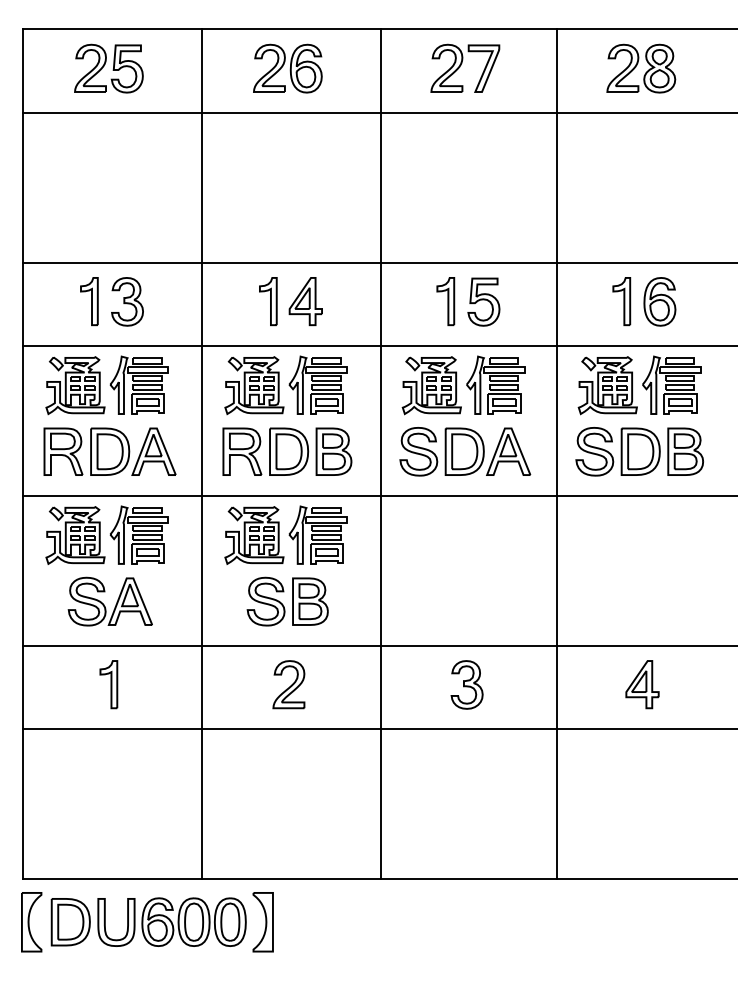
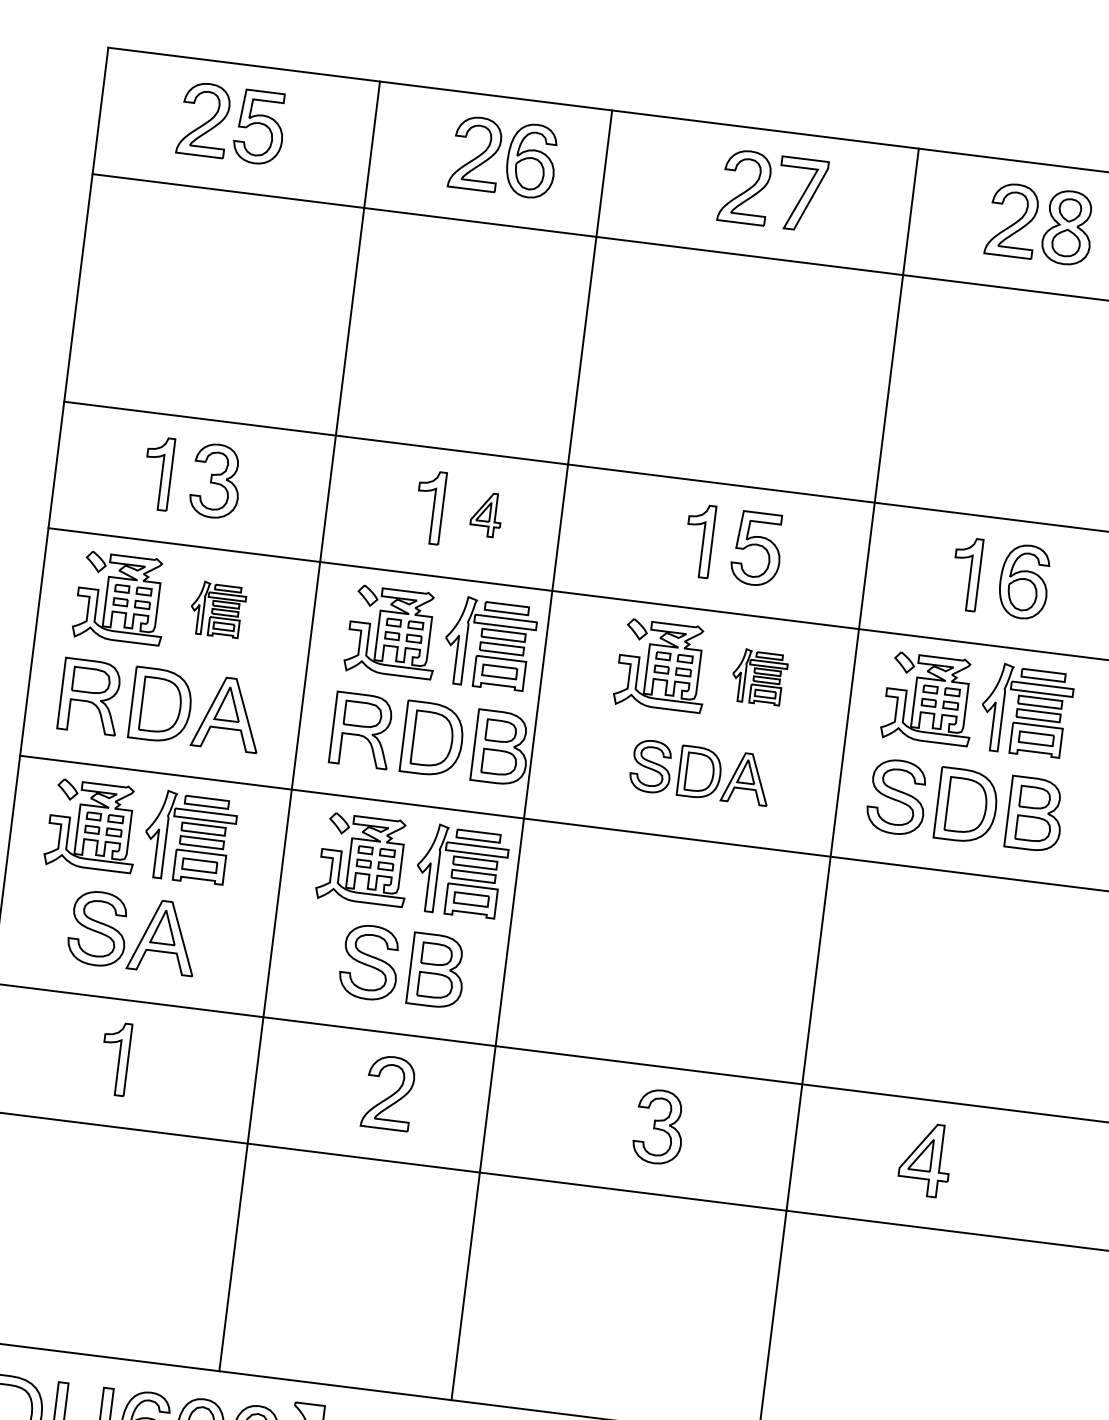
part: (305, 301) -> (486, 514), size x0.6
part: (138, 384) -> (217, 608), size x0.6
part: (495, 384) -> (759, 676), size x0.6
part: (465, 451) -> (700, 772), size x0.7
line: (380, 453) -> (531, 754), moved

